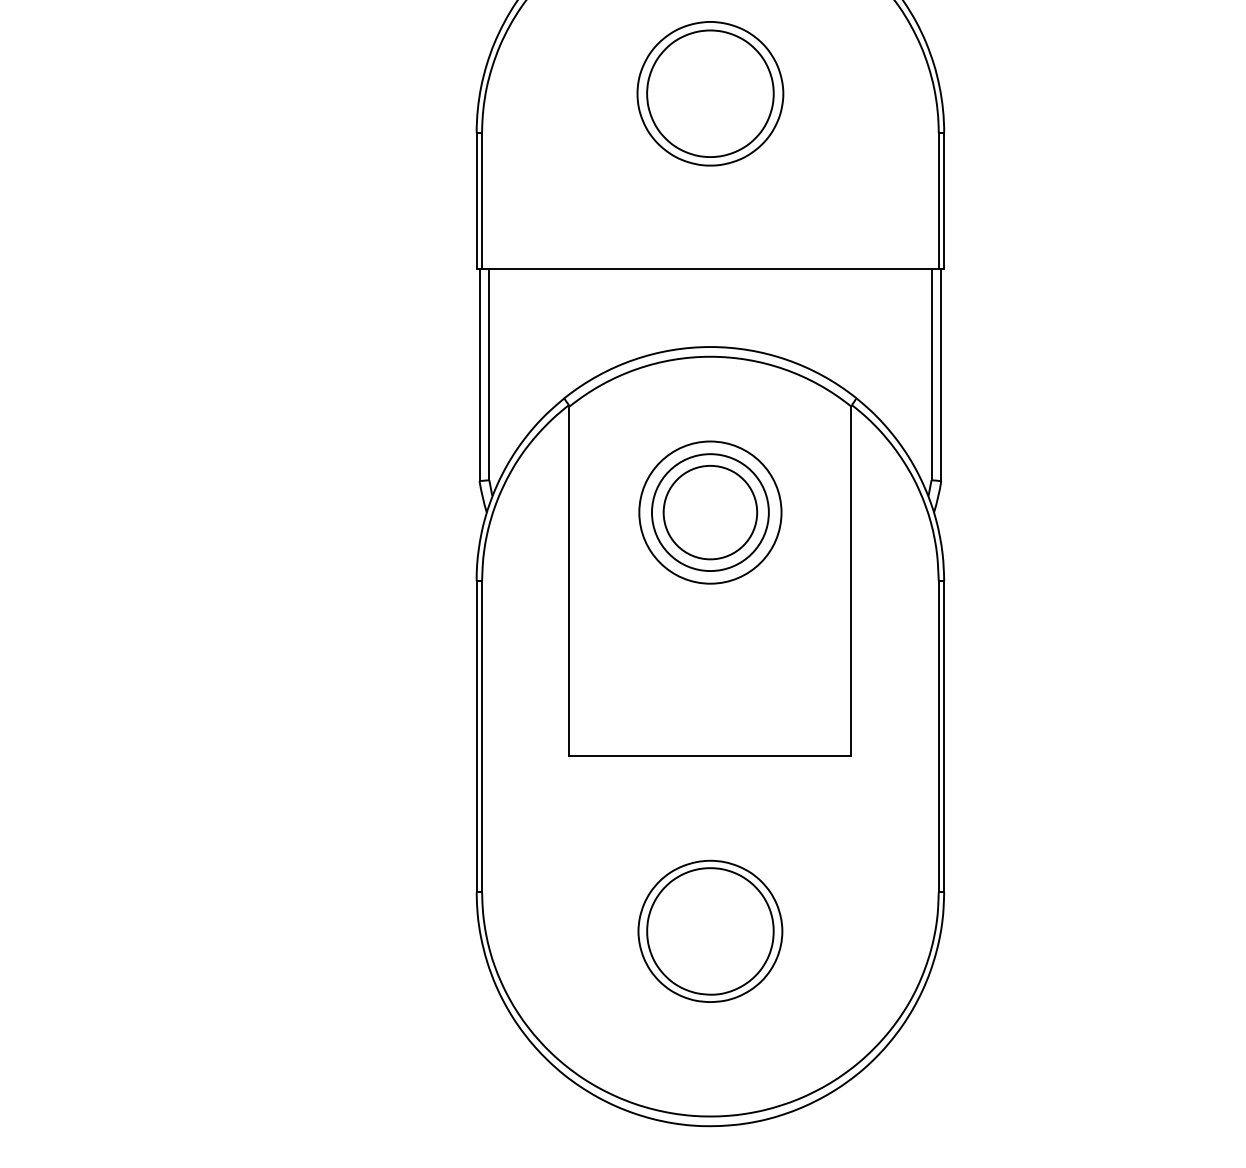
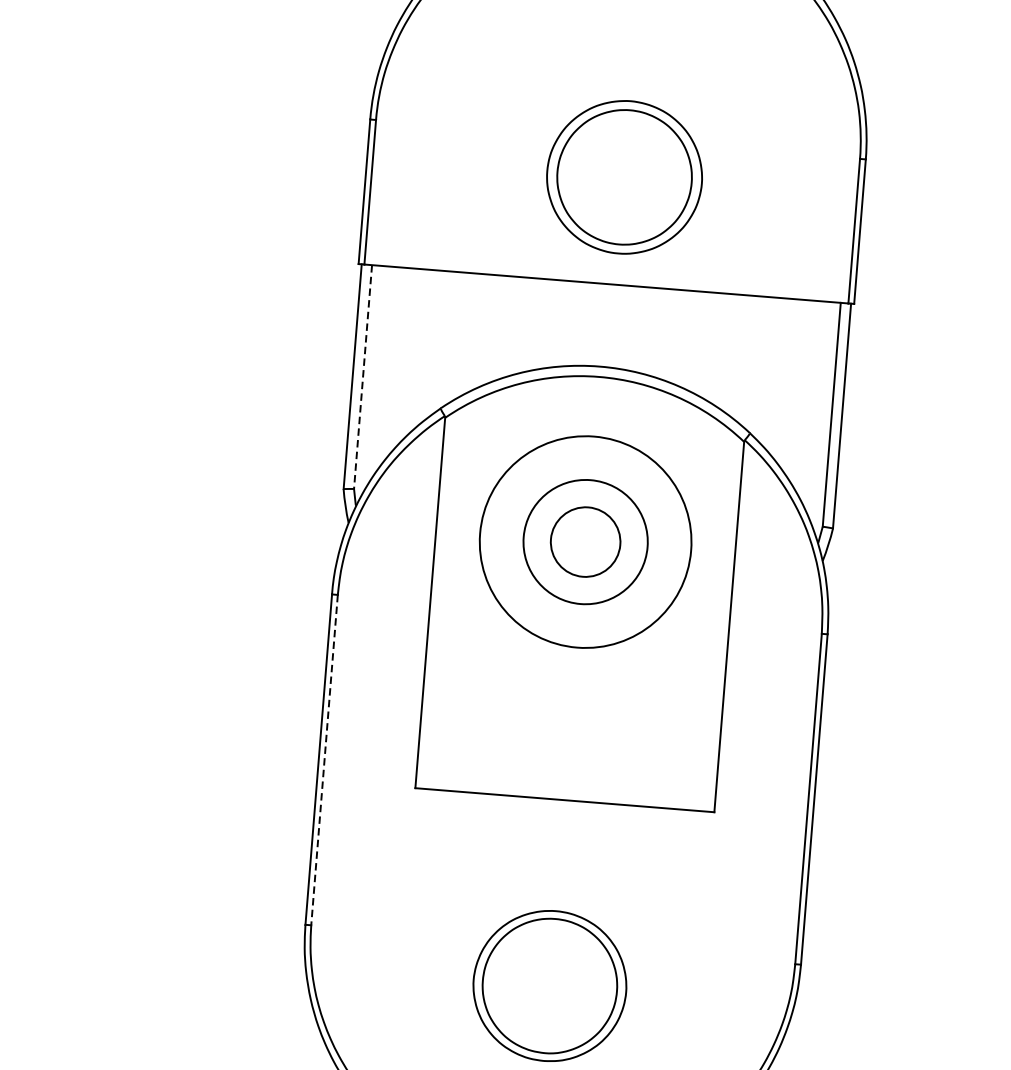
part: (710, 93) -> (624, 177), moved
line: (489, 374) -> (363, 376), solid -> dashed
circle: (710, 512) -> (585, 541), size x0.7
circle: (710, 512) -> (585, 541), size x1.4
line: (482, 736) -> (324, 759), solid -> dashed

